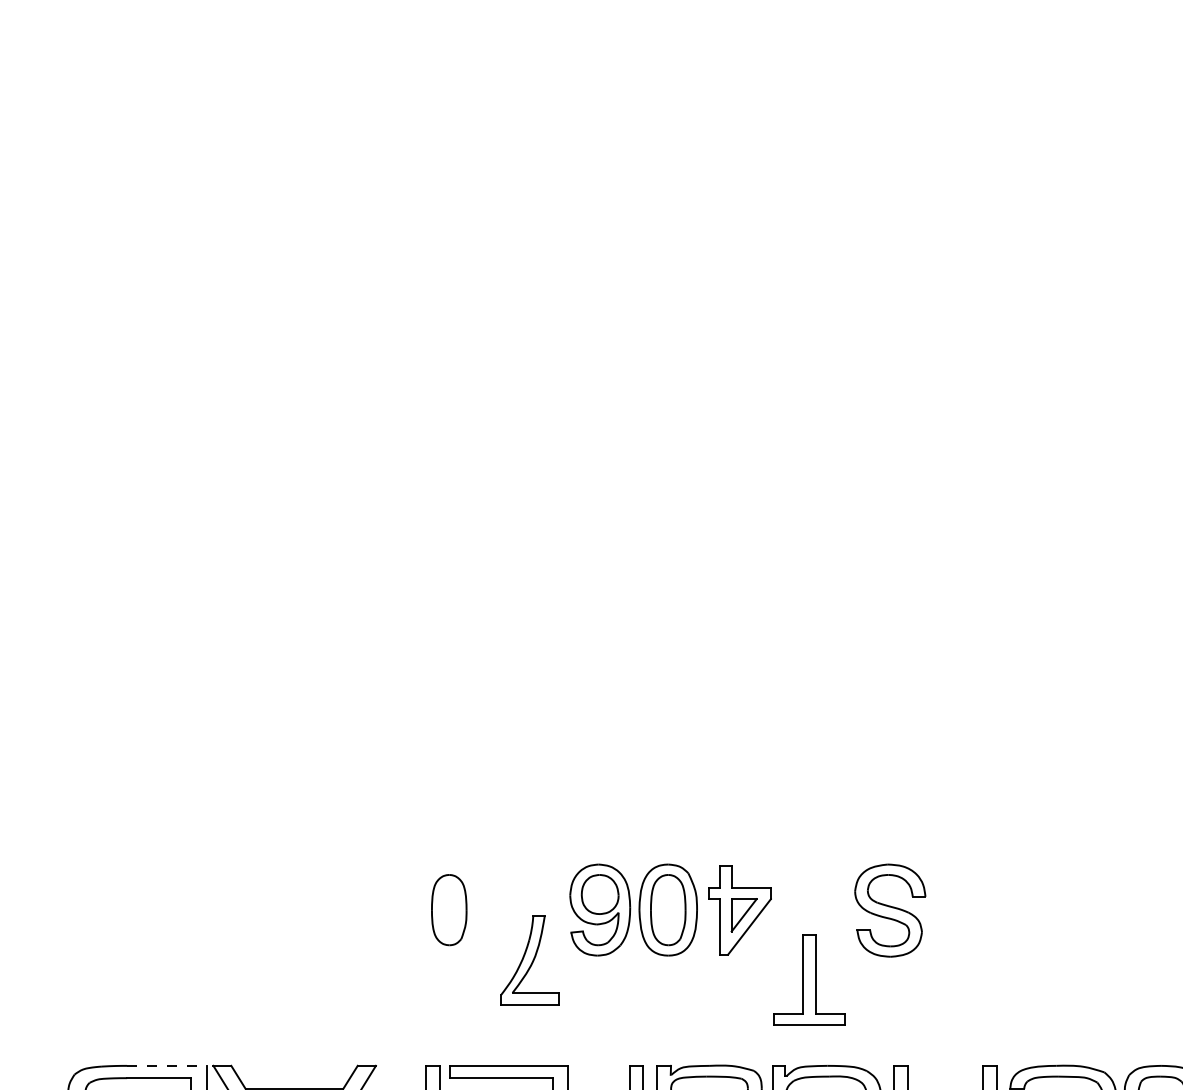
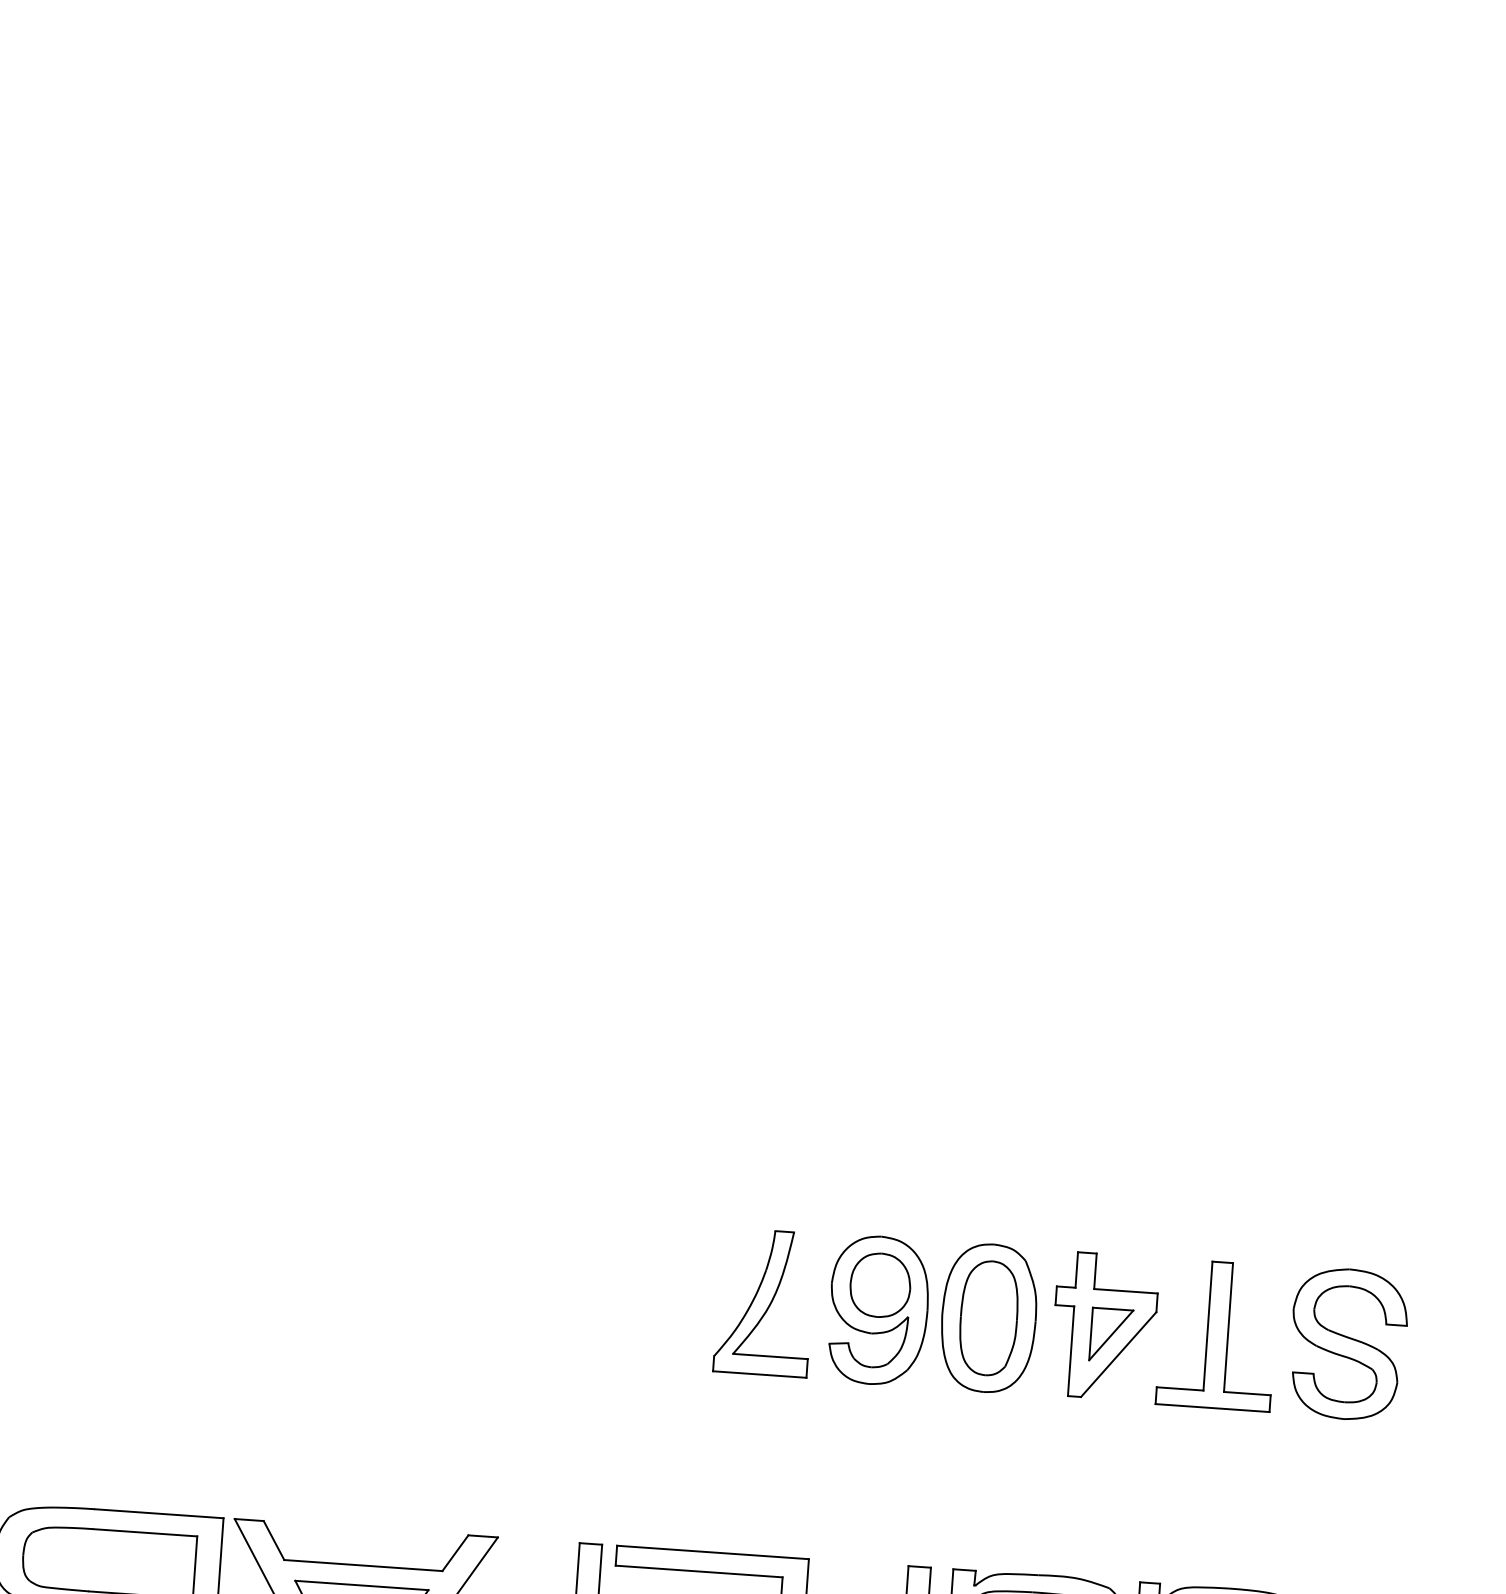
part: (449, 910) -> (634, 1294), removed
part: (529, 960) -> (764, 1303), moved
part: (809, 979) -> (1217, 1334), moved
line: (166, 1065) -> (158, 1513), dashed -> solid

